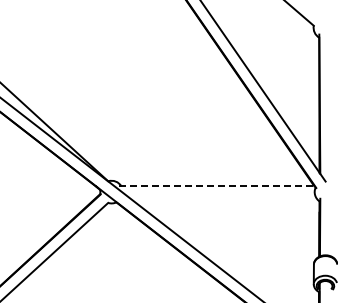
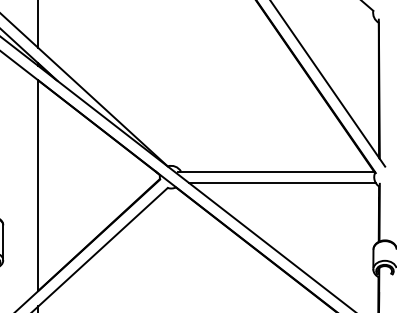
line: (216, 186) -> (276, 171), dashed -> solid
line: (221, 197) -> (281, 182), added

